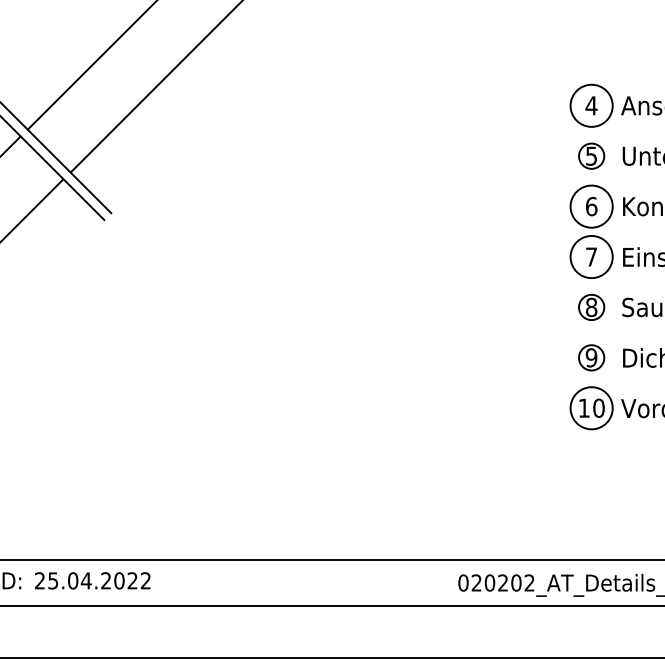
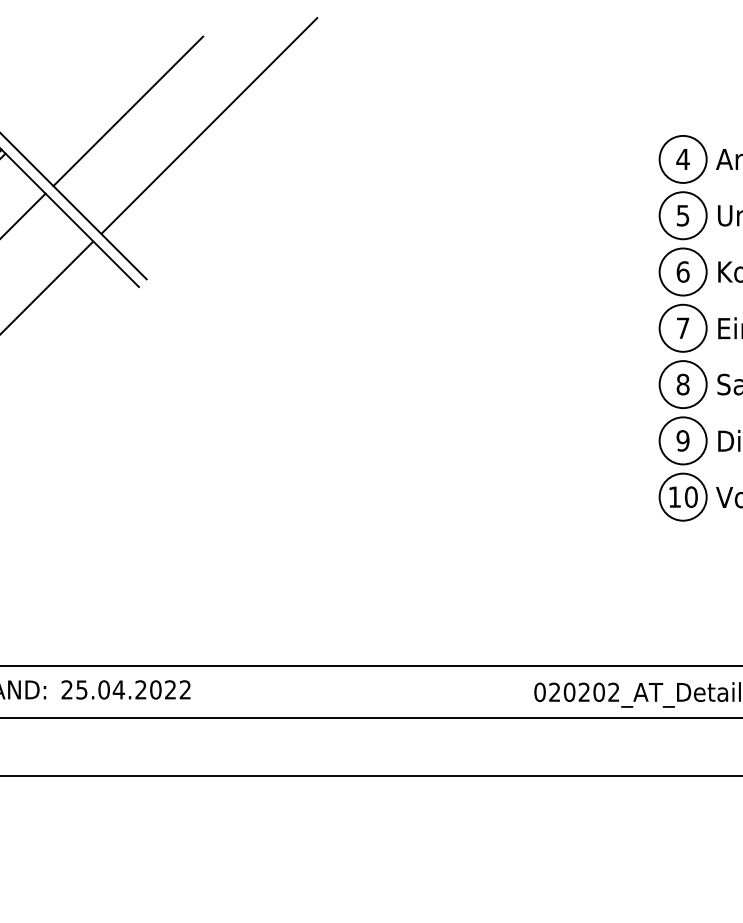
circle: (591, 156) -> (682, 215), size x1.67
circle: (591, 307) -> (682, 384), size x1.67
circle: (591, 357) -> (682, 440), size x1.67

